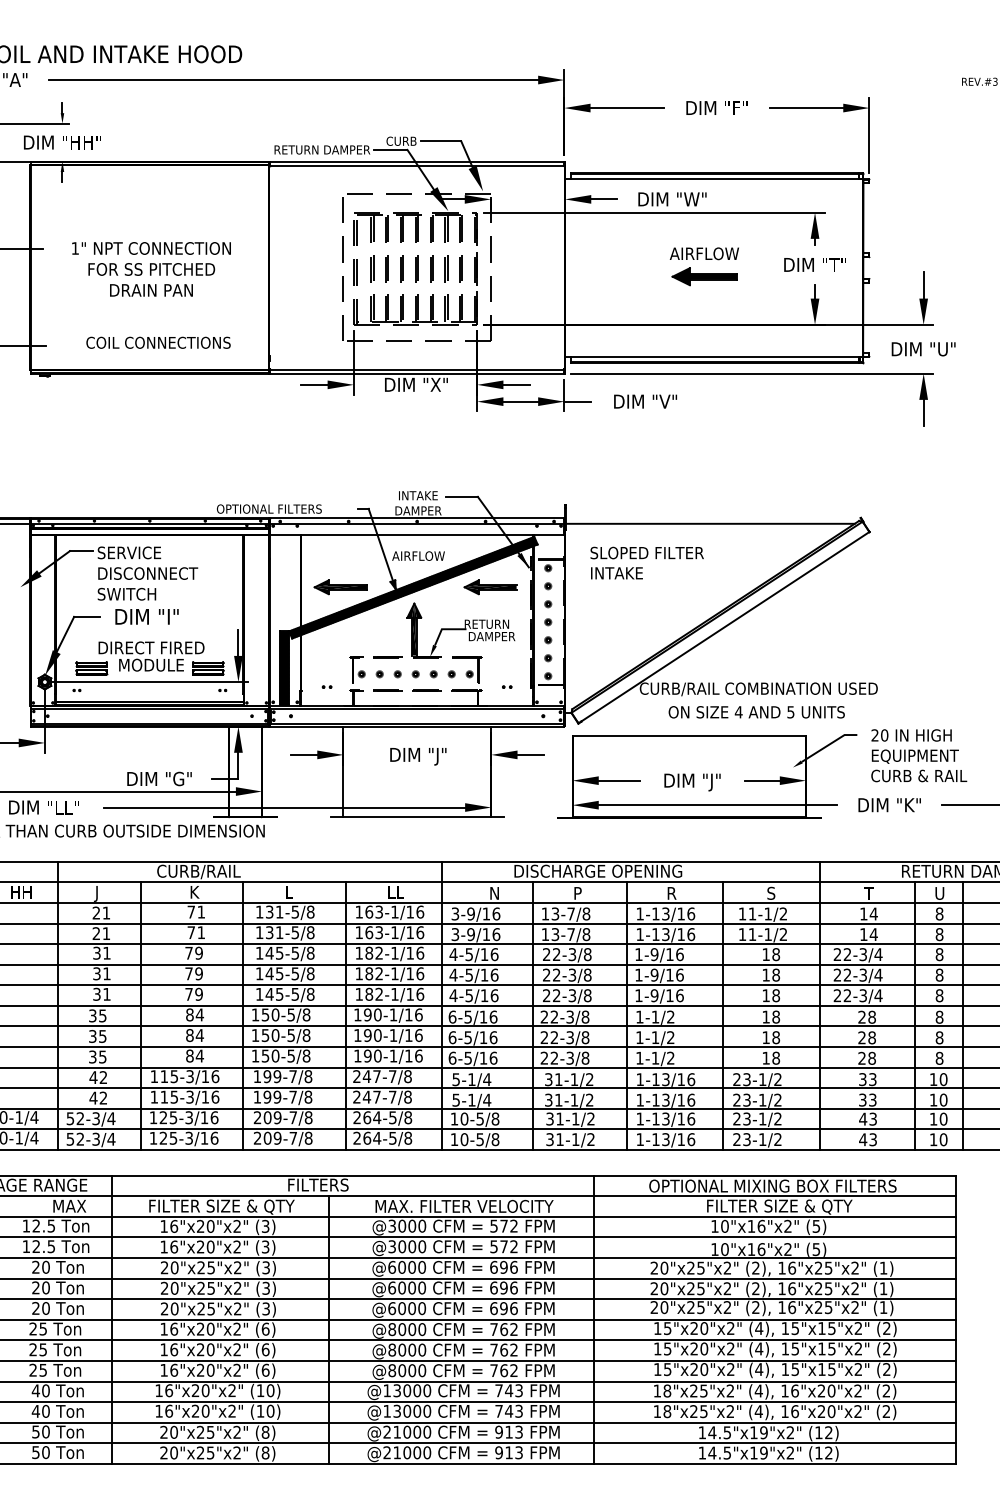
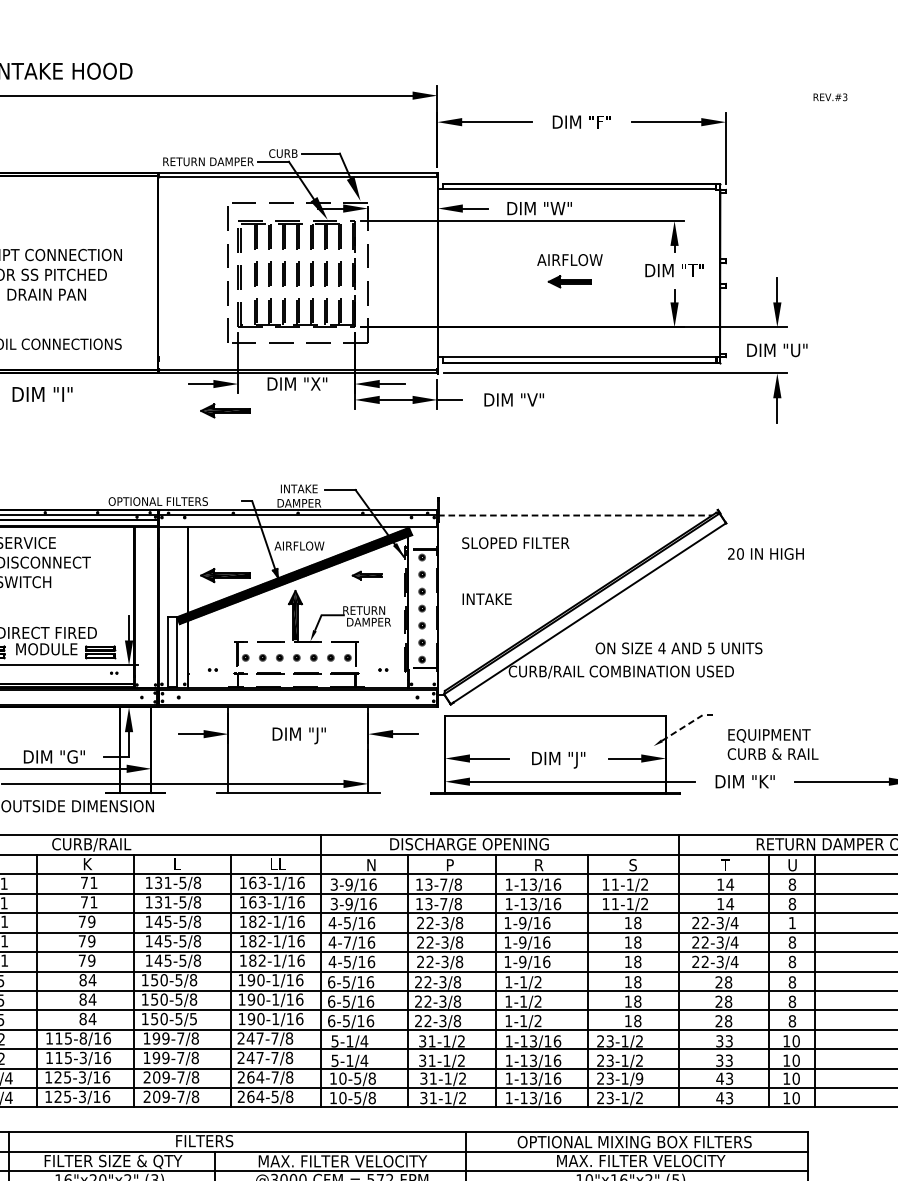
part: (704, 276) -> (569, 281), size x0.7
part: (340, 413) -> (225, 411), added
line: (709, 523) -> (574, 515), solid -> dashed
text: (616, 573) -> (486, 599), moved
part: (490, 587) -> (367, 575), size x0.6
text: (146, 616) -> (42, 394), moved
hatch: (284, 668) -> (172, 652), removed
text: (756, 712) -> (678, 648), moved
text: (911, 735) -> (765, 553), moved
line: (829, 744) -> (688, 724), solid -> dashed
text: (939, 954) -> (792, 922), 8 -> 1
text: (468, 974) -> (346, 941), 4-5/16 -> 4-7/16
text: (306, 1055) -> (193, 1018), 150-5/8 -> 150-5/5
text: (189, 1076) -> (82, 1038), 115-3/16 -> 115-8/16
text: (392, 1117) -> (274, 1077), 264-5/8 -> 264-7/8
text: (777, 1118) -> (639, 1078), 23-1/2 -> 23-1/9
text: (779, 1206) -> (640, 1161), FILTER SIZE & QTY -> MAX. FILTER VELOCITY

